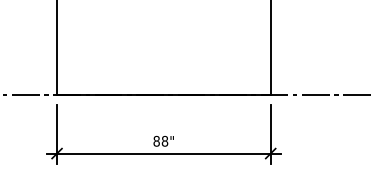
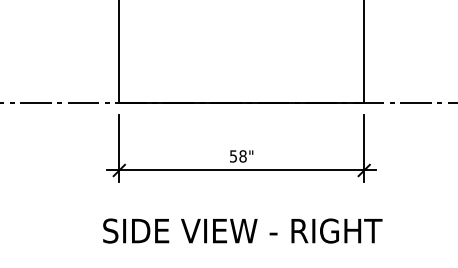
text: (156, 141) -> (233, 156), 88" -> 58"

